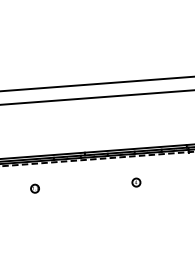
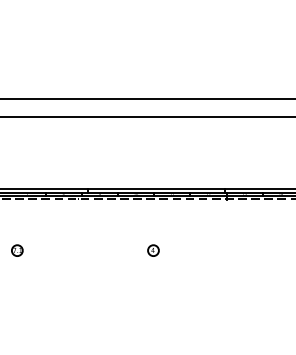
part: (136, 182) -> (153, 250), moved
part: (35, 188) -> (17, 250), moved

